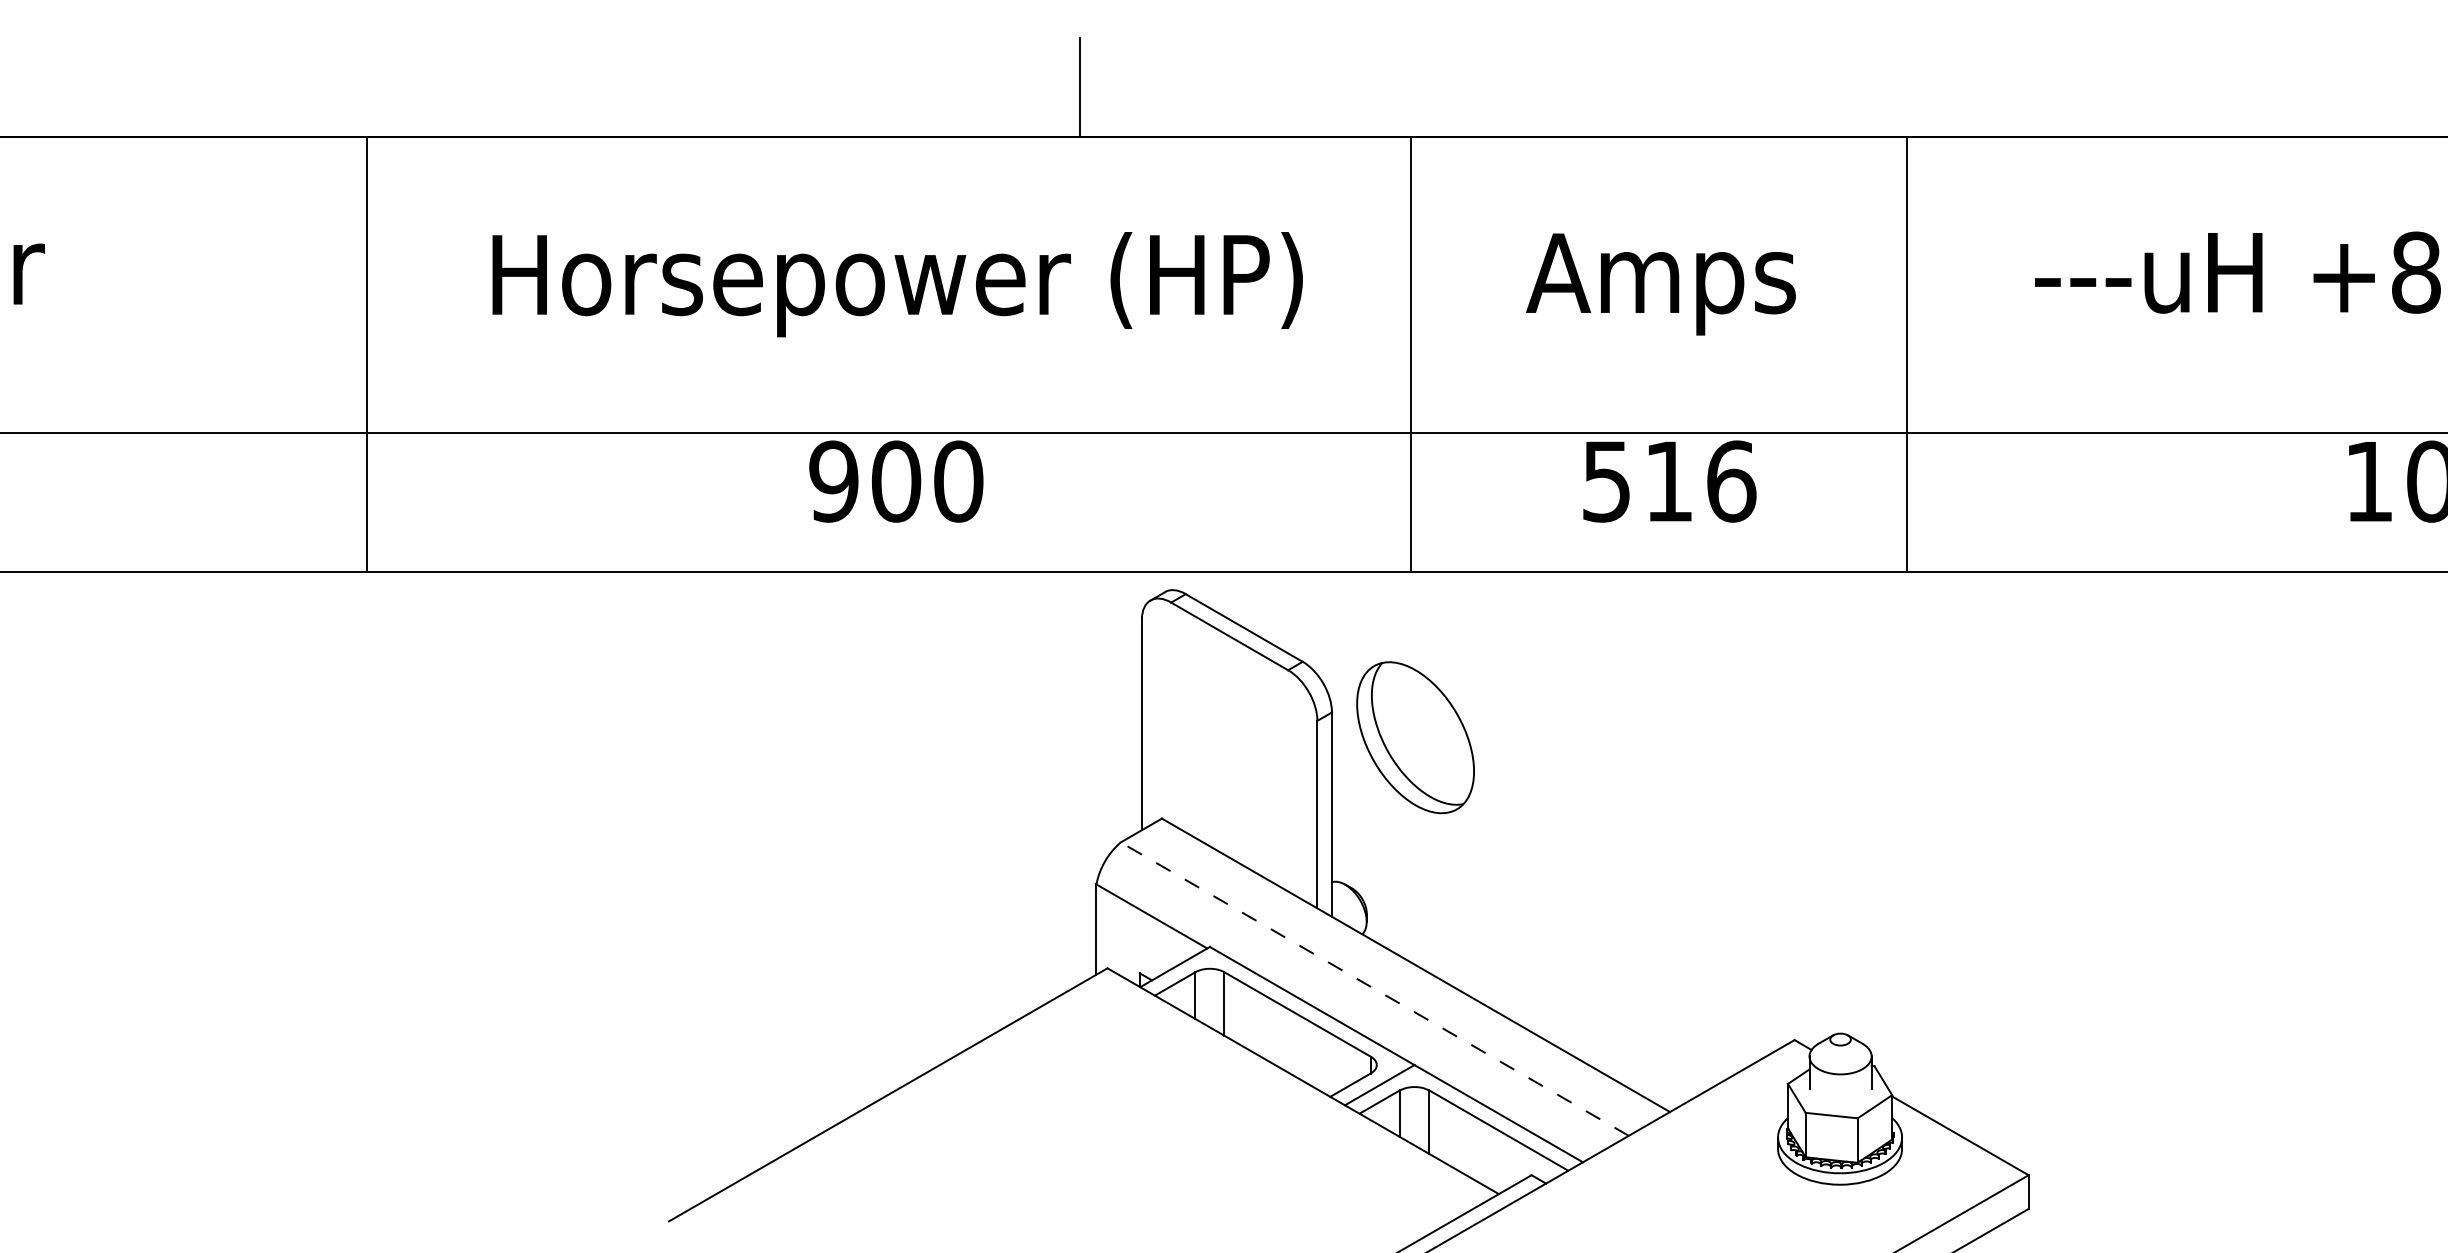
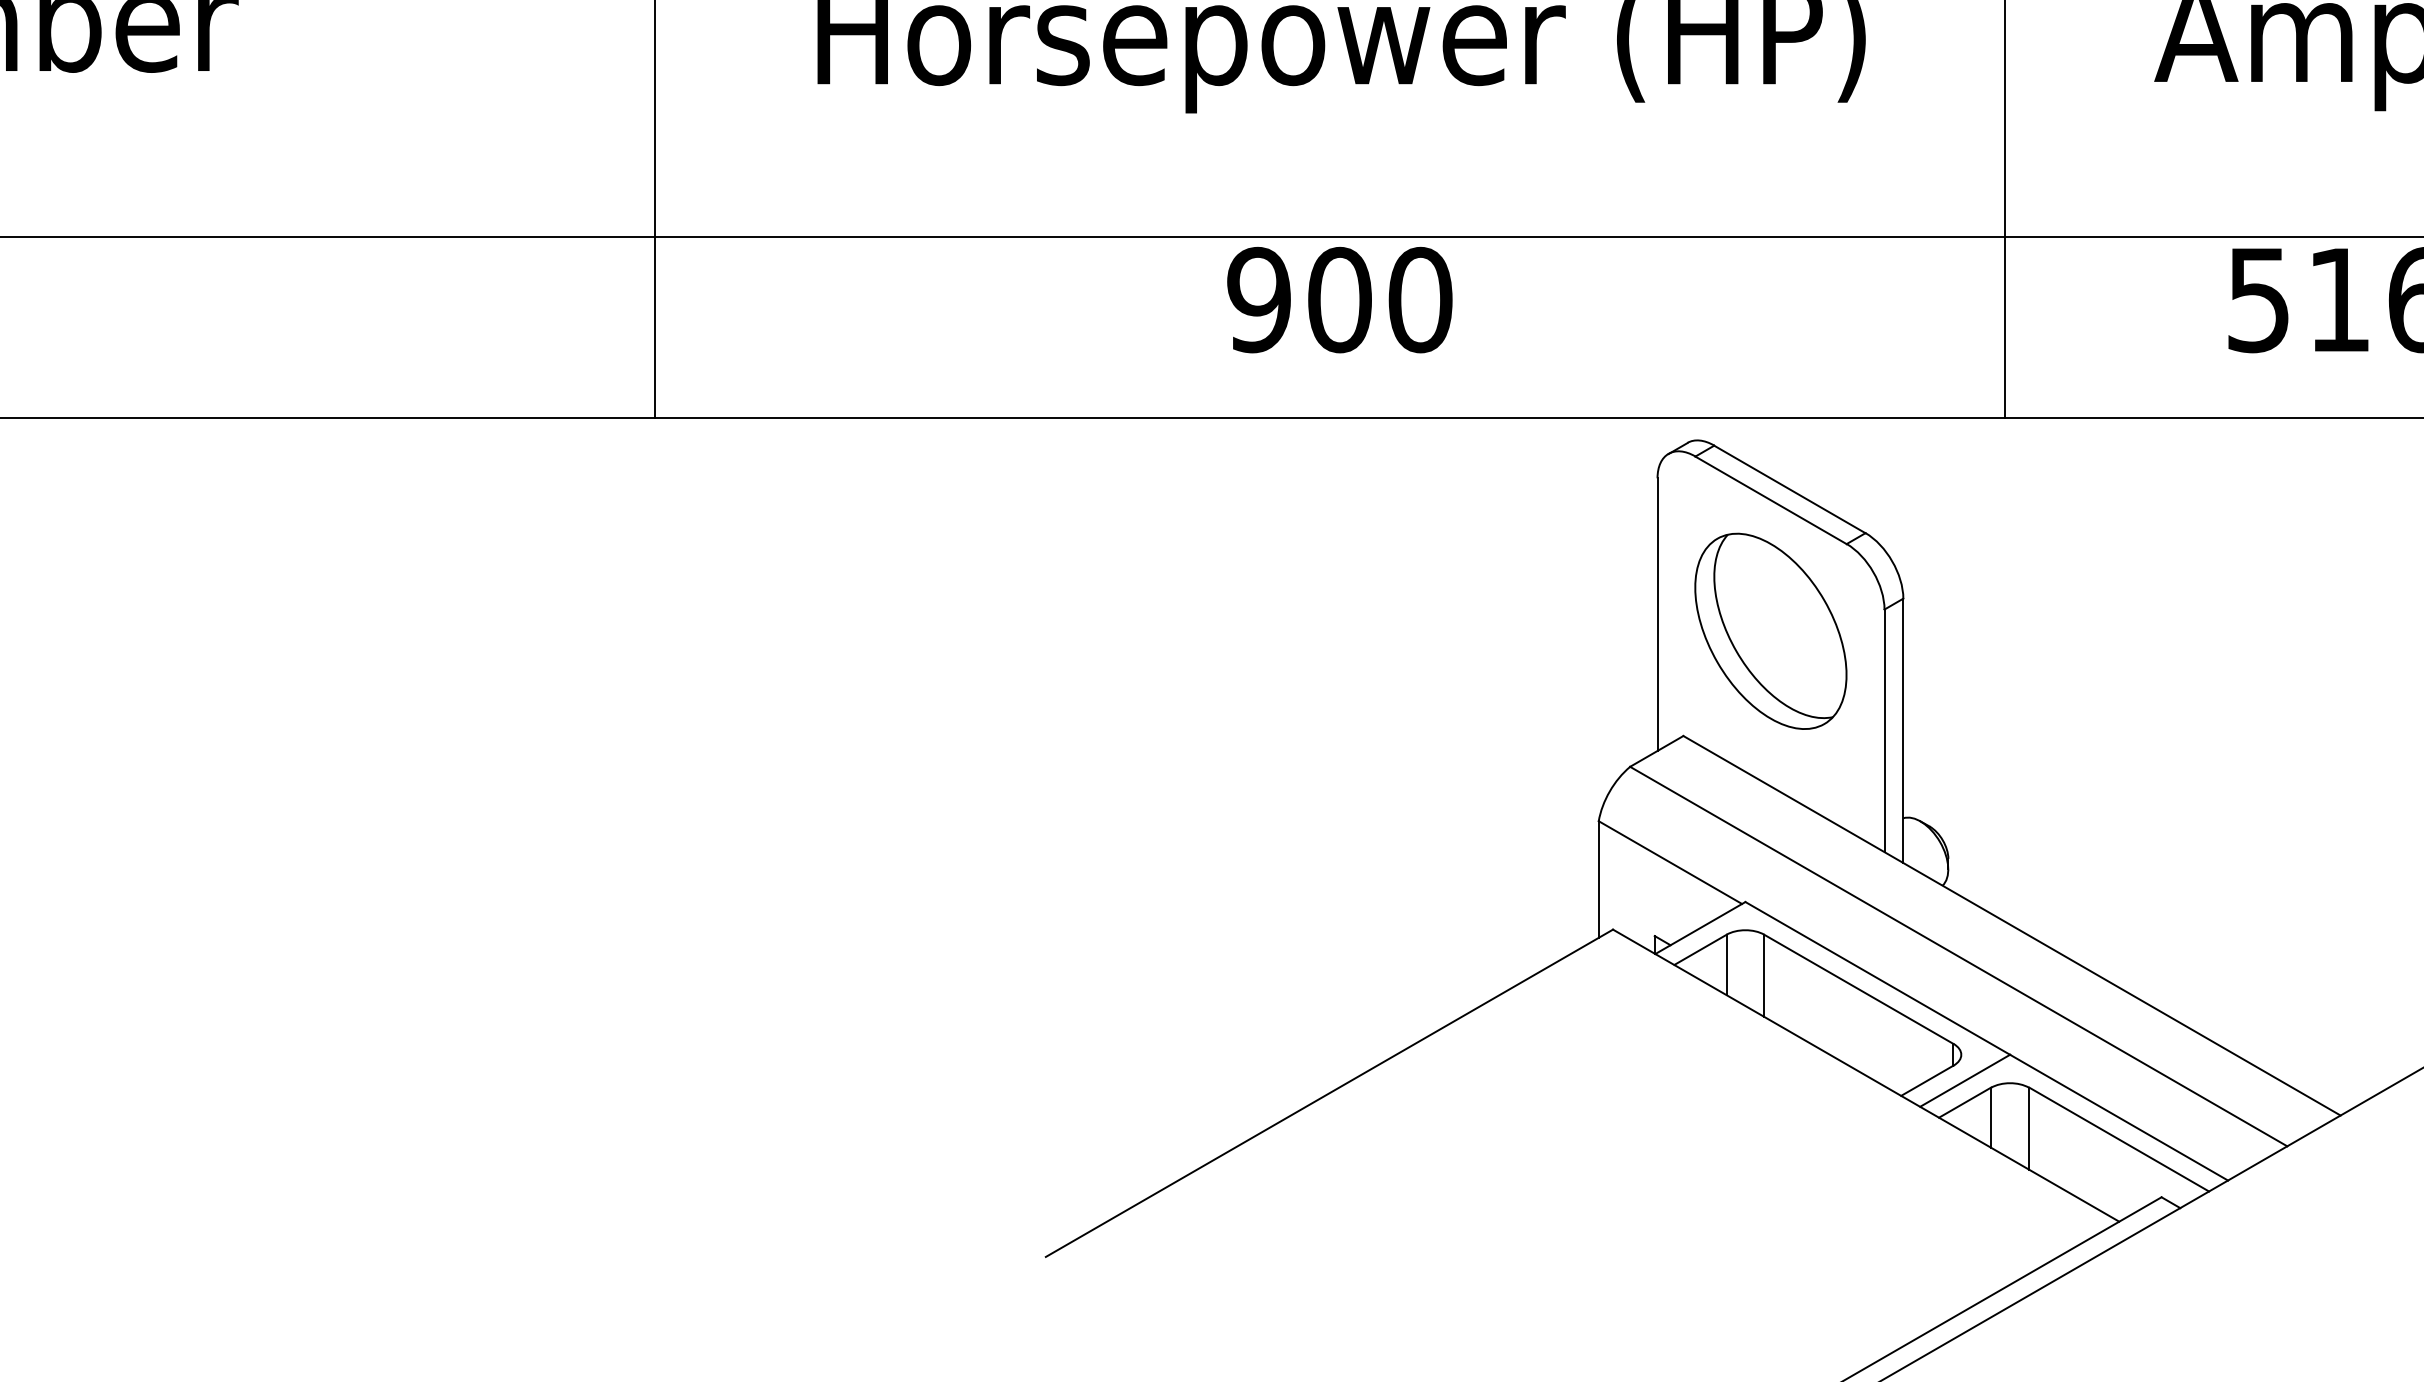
part: (1415, 737) -> (1770, 631), moved
line: (1374, 988) -> (1958, 955), dashed -> solid

